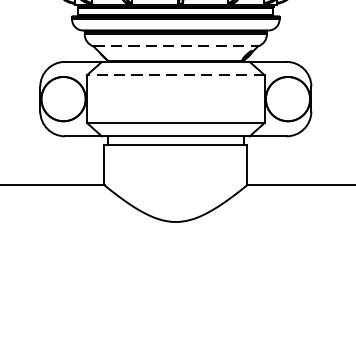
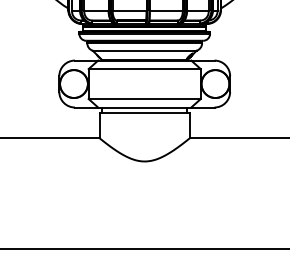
line: (175, 45) -> (144, 50), dashed -> solid
line: (175, 76) -> (144, 69), dashed -> solid

